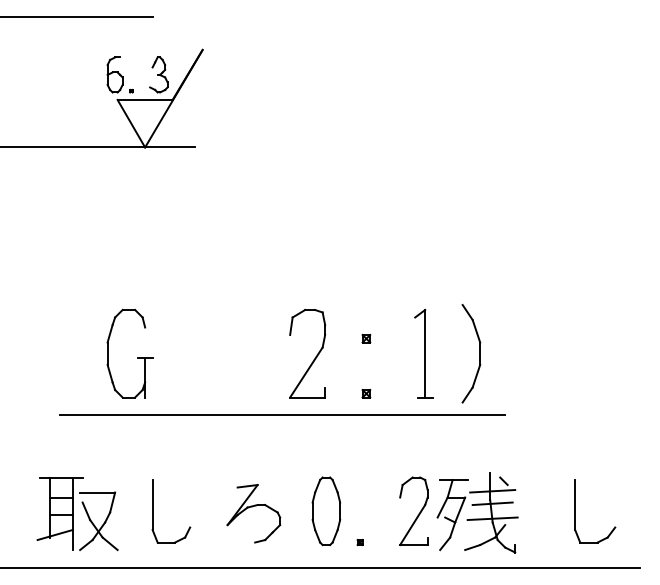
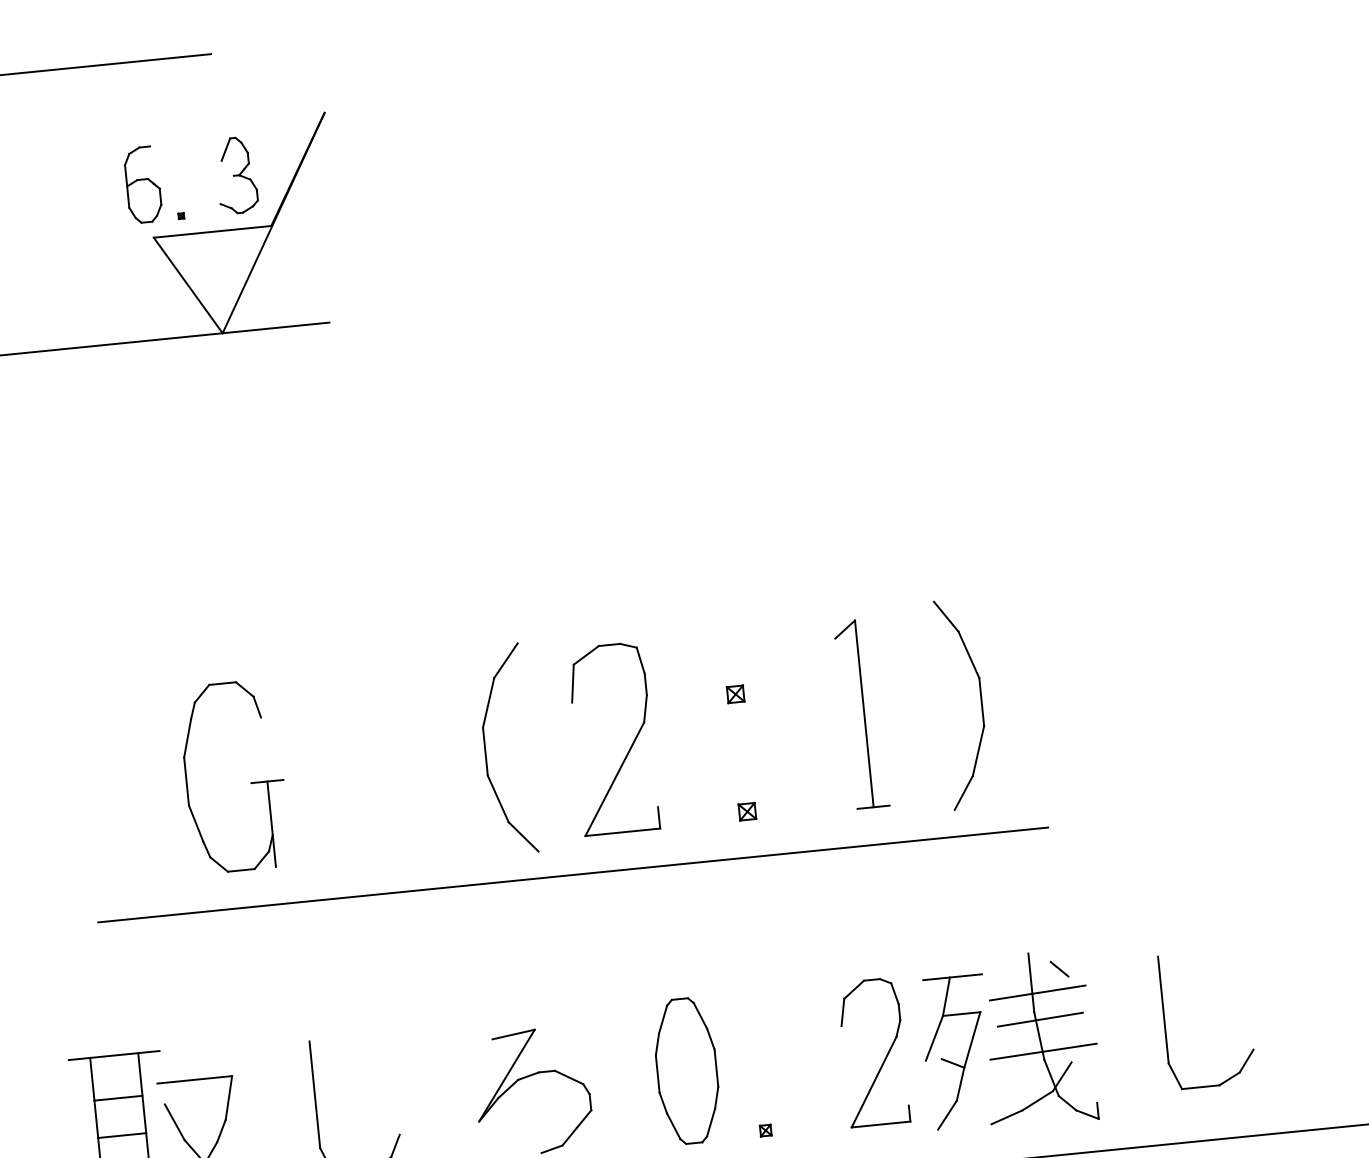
part: (248, 353) -> (487, 750), added
part: (575, 511) -> (1165, 1023), moved

